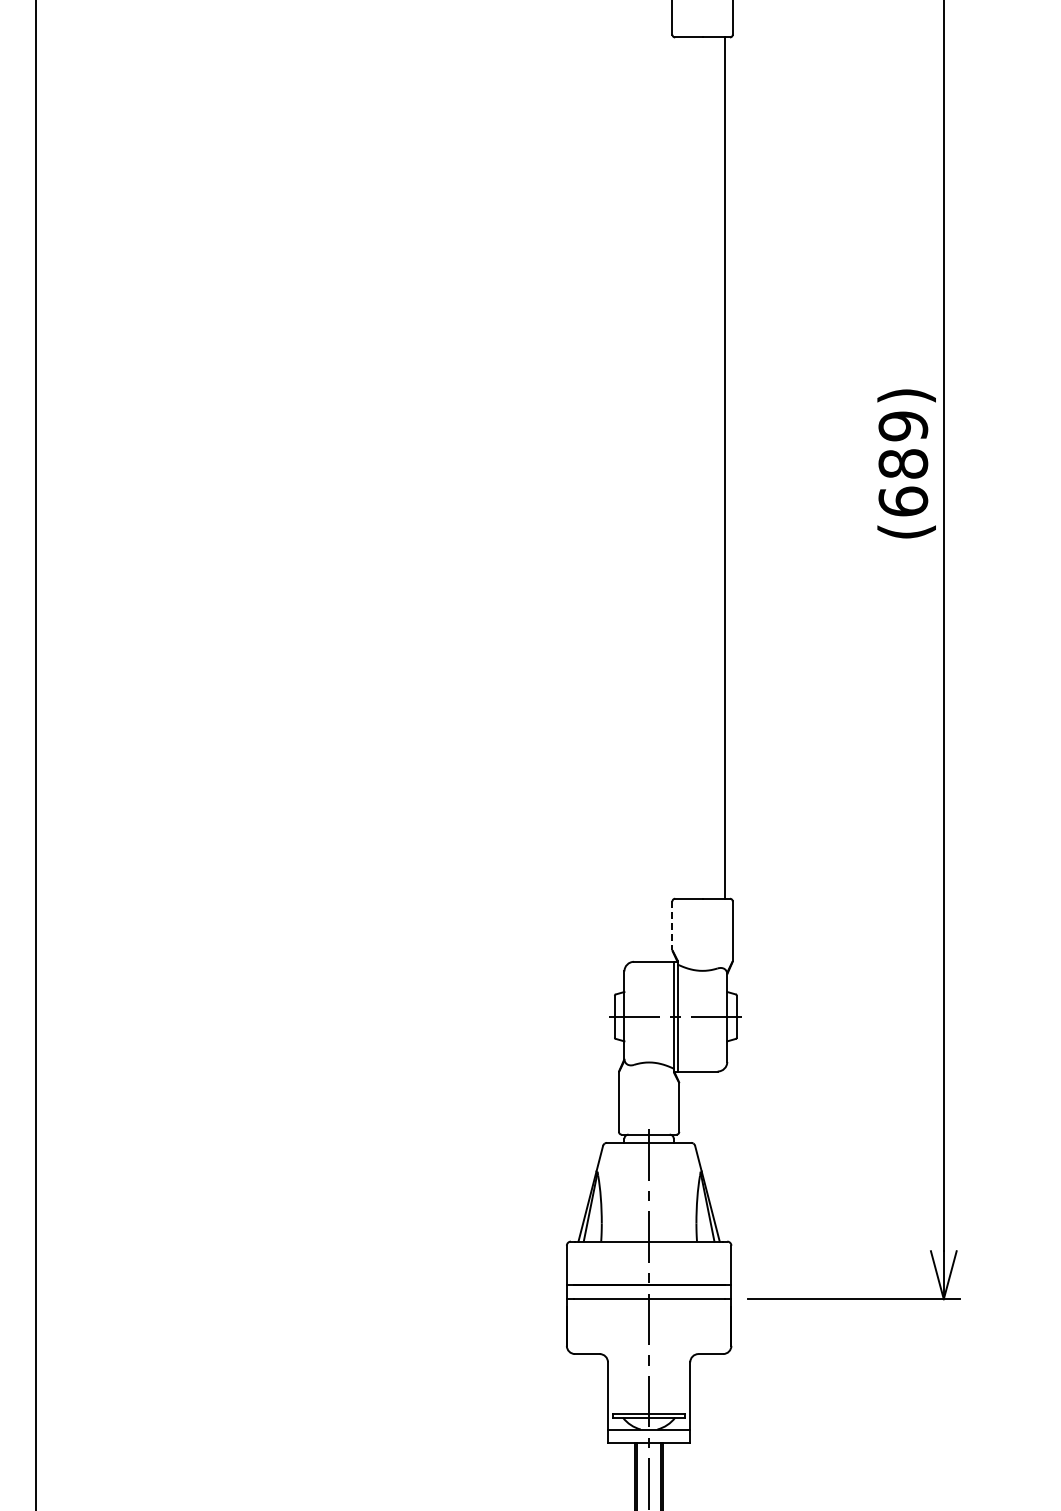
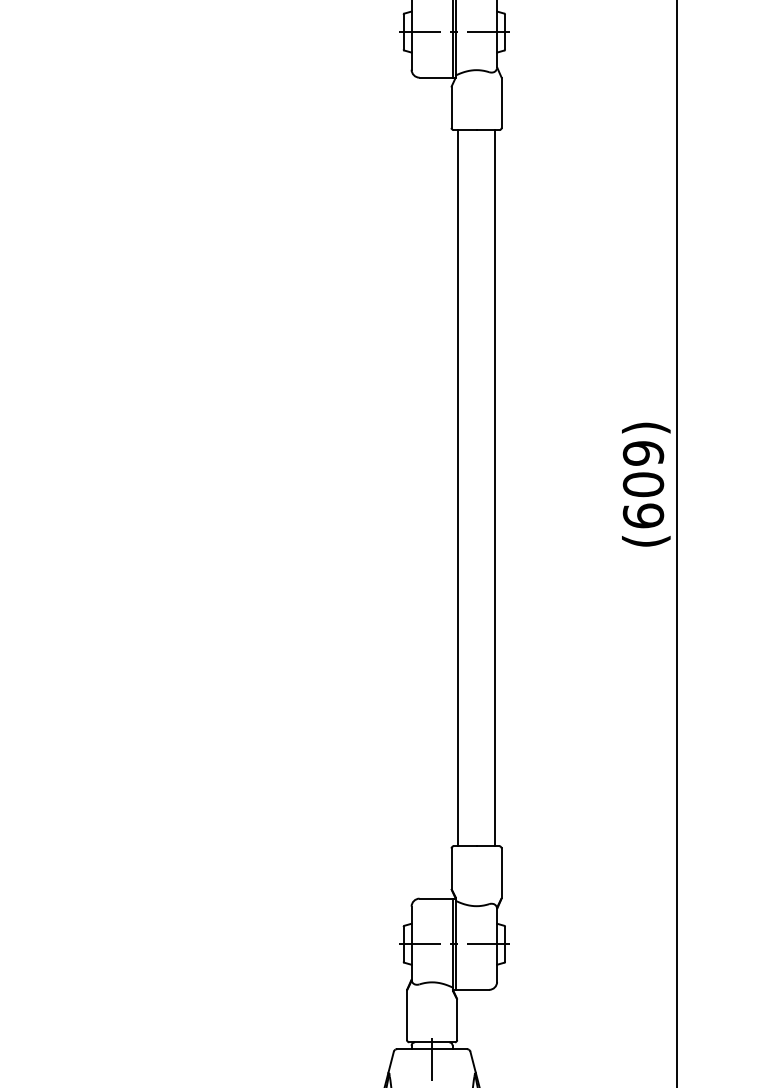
text: (902, 463) -> (642, 484), (689) -> (609)
line: (680, 467) -> (458, 487), added
line: (672, 926) -> (451, 869), dashed -> solid

